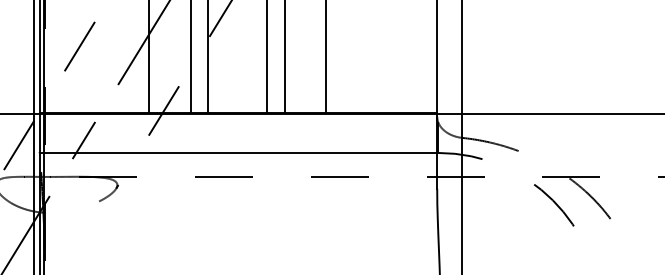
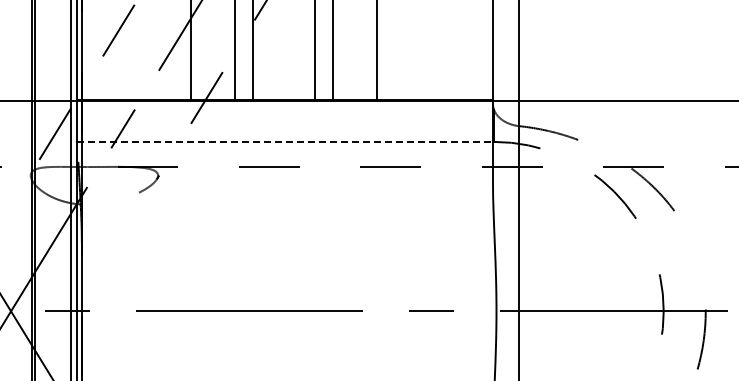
line: (239, 152) -> (285, 141), solid -> dashed

